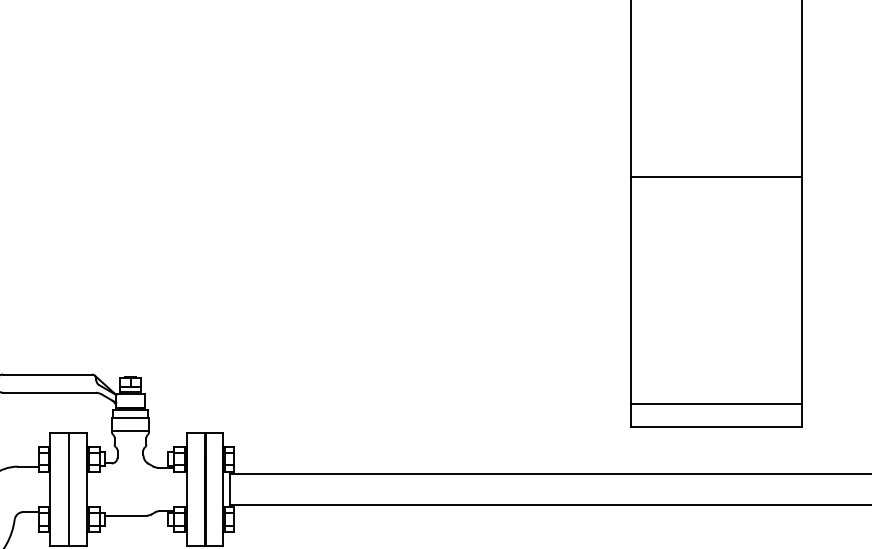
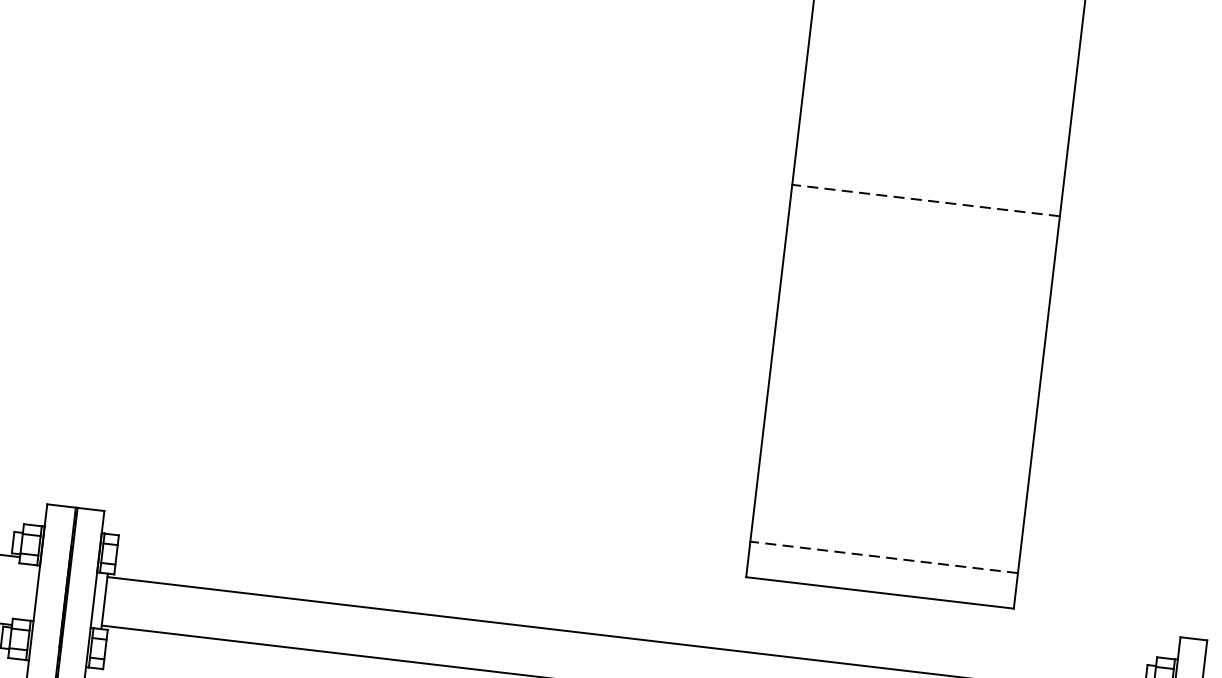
line: (716, 176) -> (925, 200), solid -> dashed
line: (716, 404) -> (883, 557), solid -> dashed

